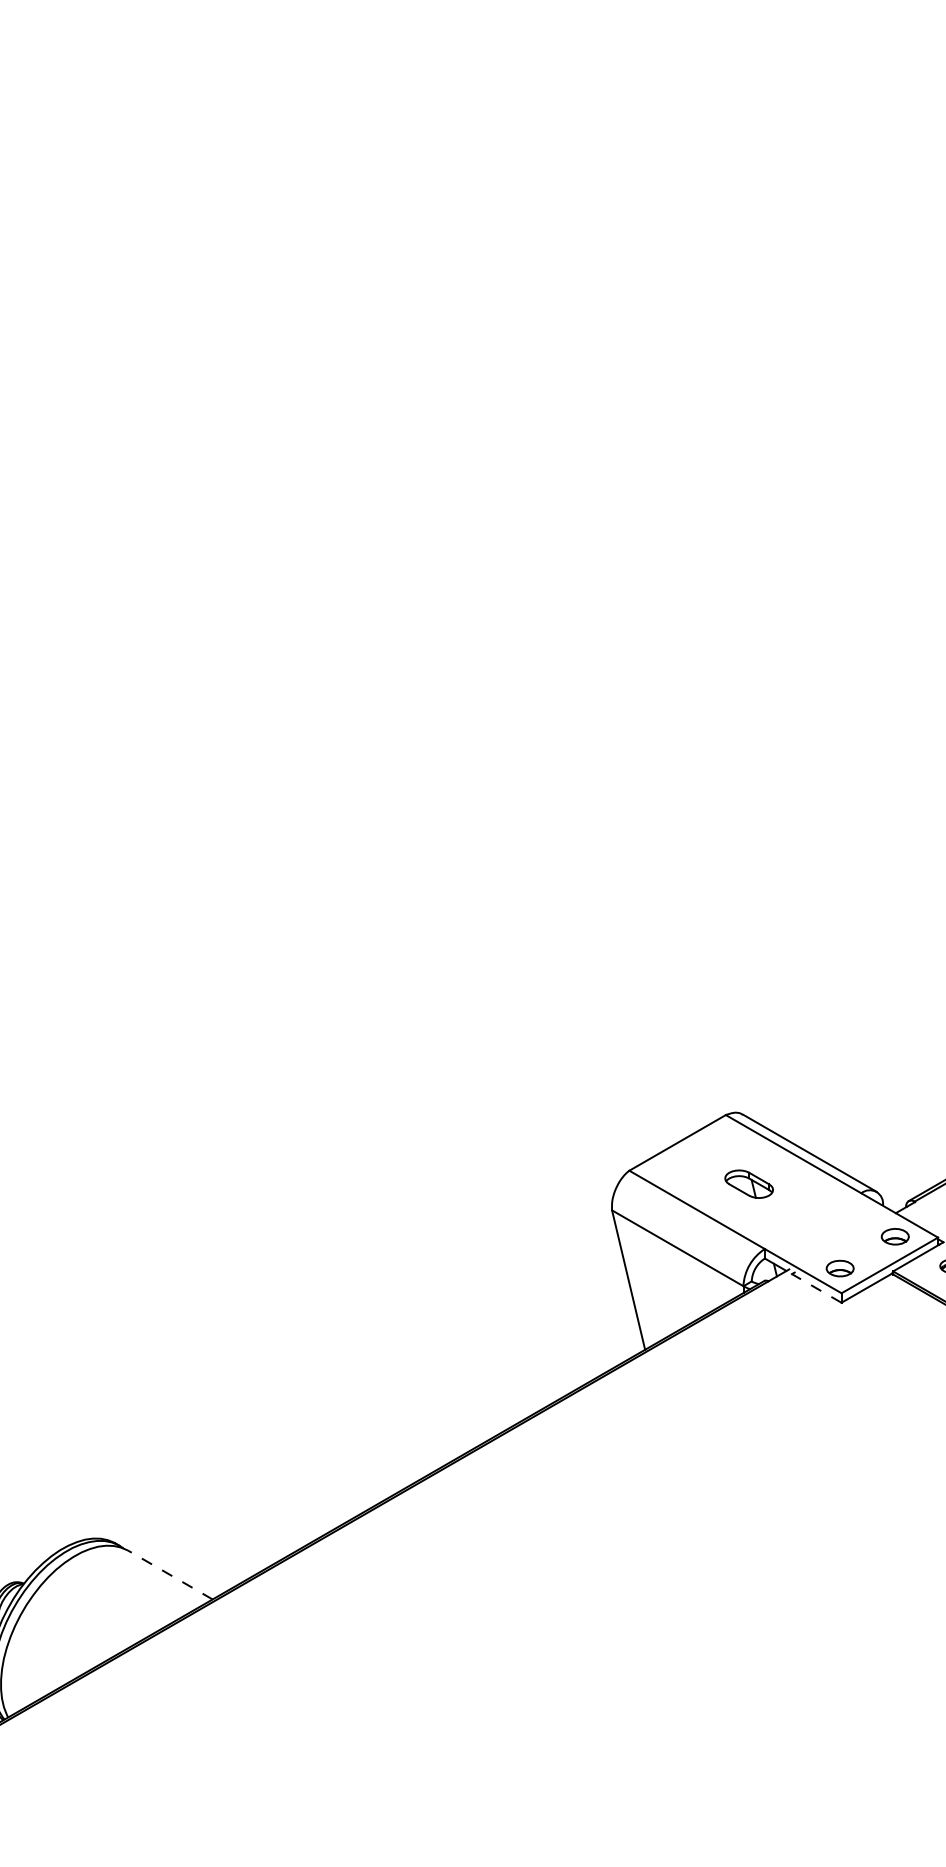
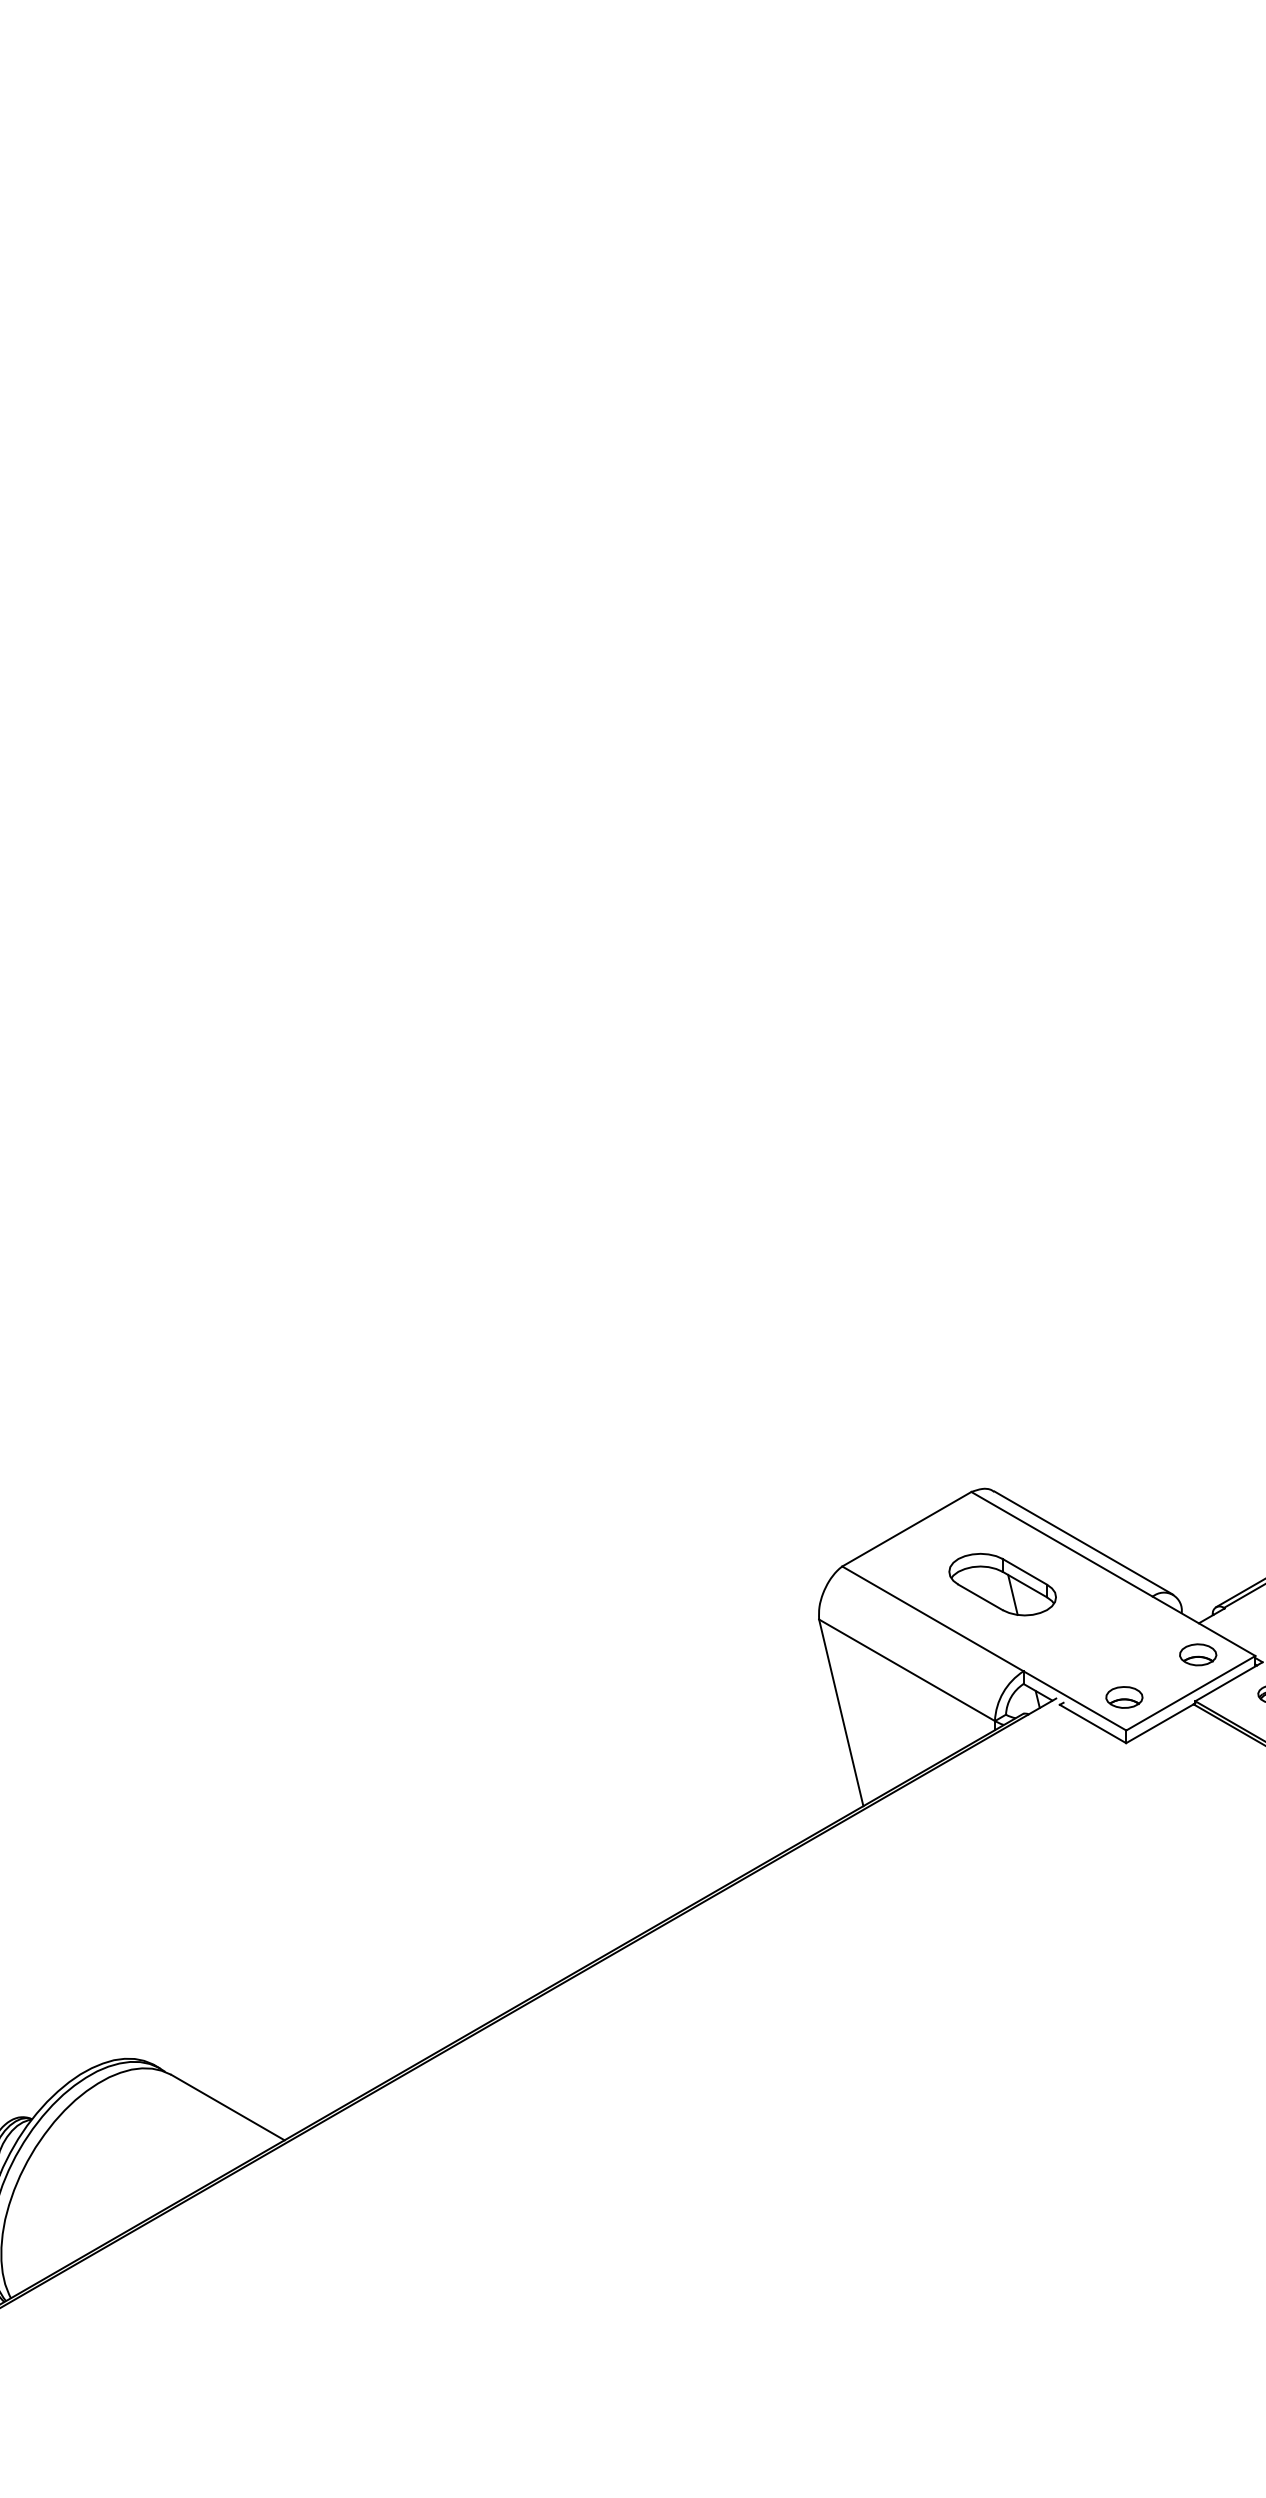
part: (749, 1184) -> (1002, 1584), size x1.67
line: (816, 1288) -> (1092, 1723), dashed -> solid
line: (170, 1574) -> (227, 2107), dashed -> solid

